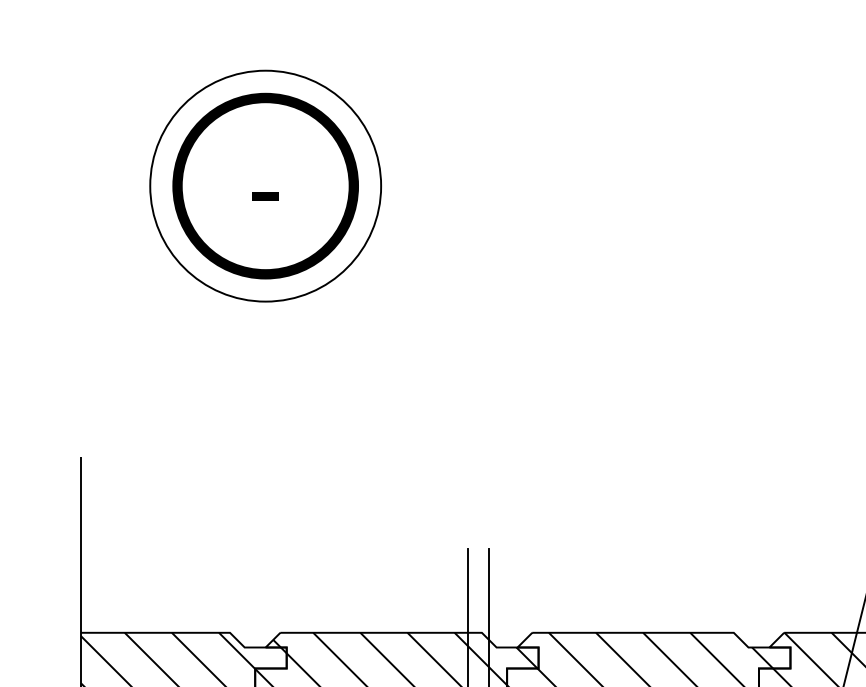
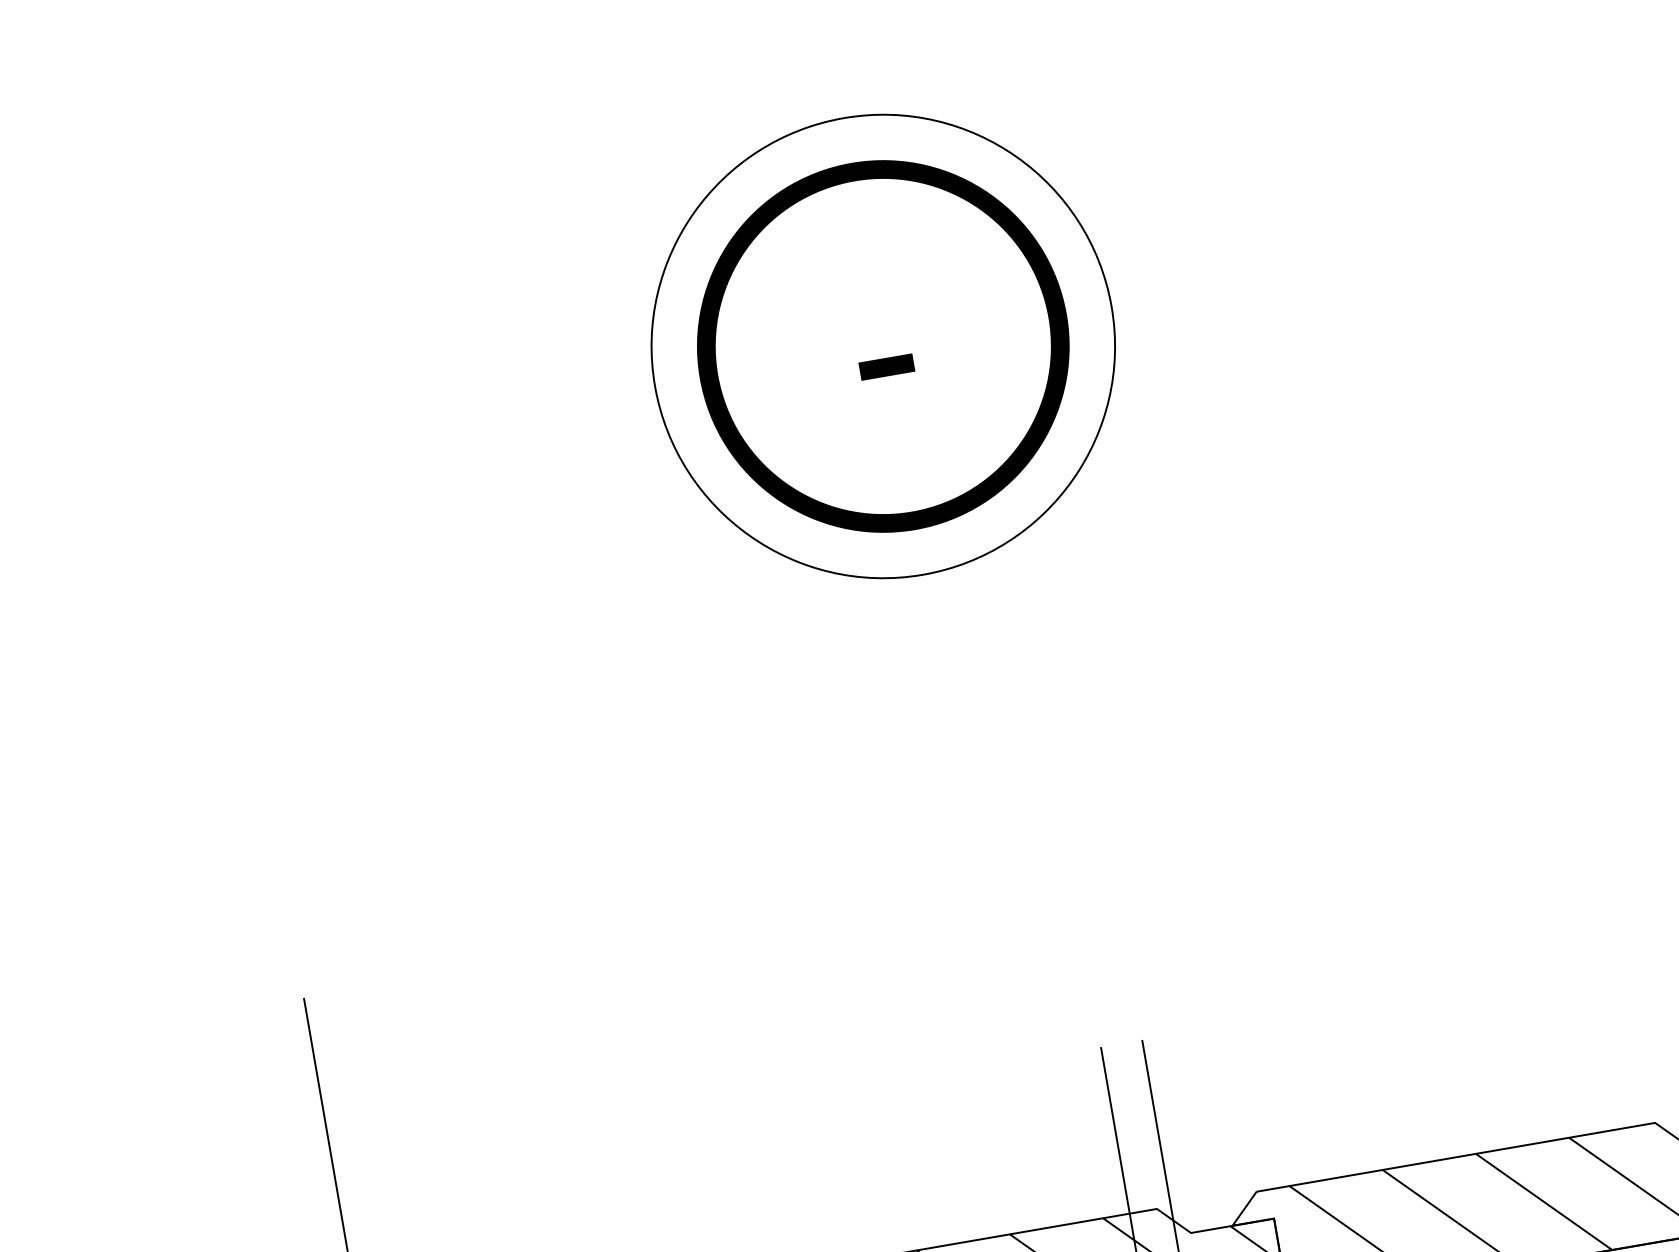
part: (265, 185) -> (882, 345), moved

